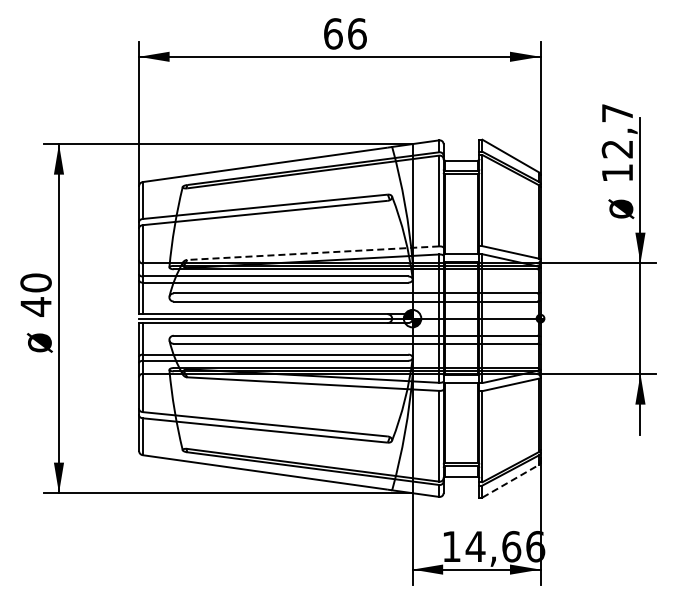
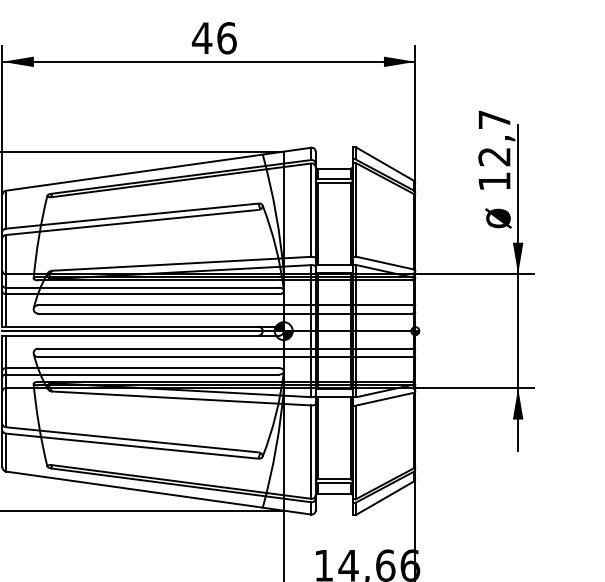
text: (333, 33) -> (202, 37), 66 -> 46
line: (312, 253) -> (180, 264), dashed -> solid
line: (510, 481) -> (384, 498), dashed -> solid

